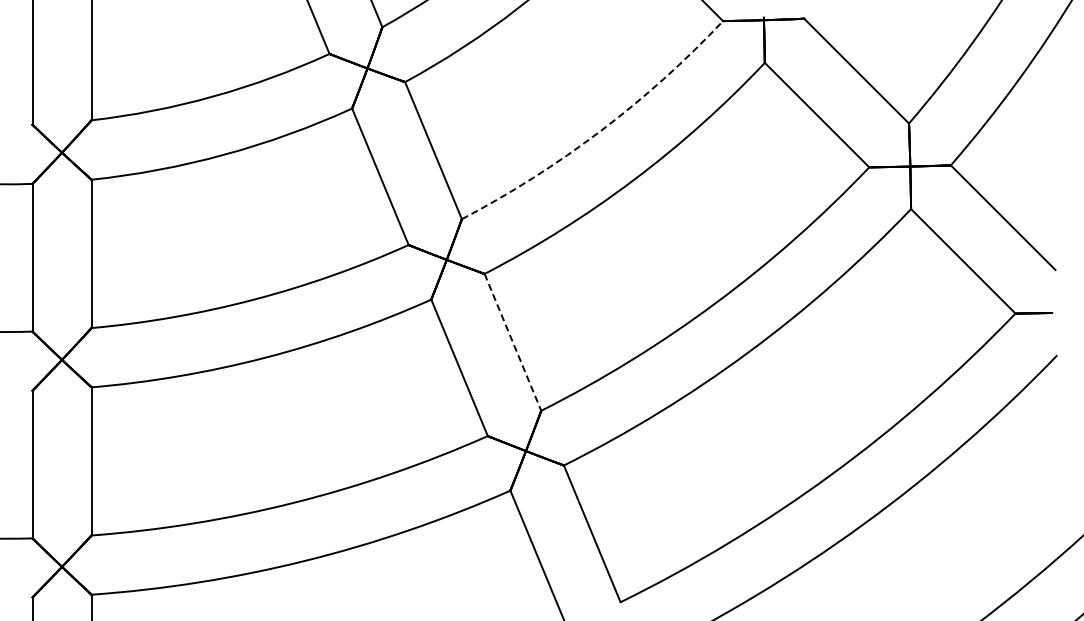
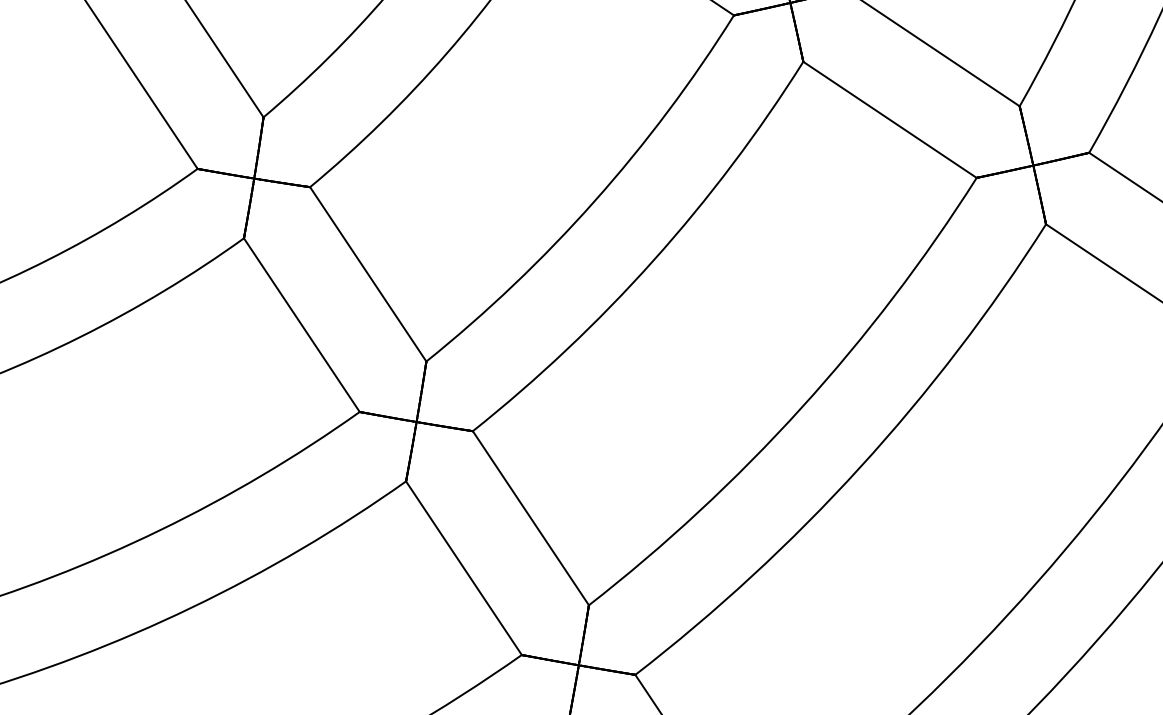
arc: (600, 131) -> (594, 202), dashed -> solid
line: (513, 342) -> (531, 518), dashed -> solid

